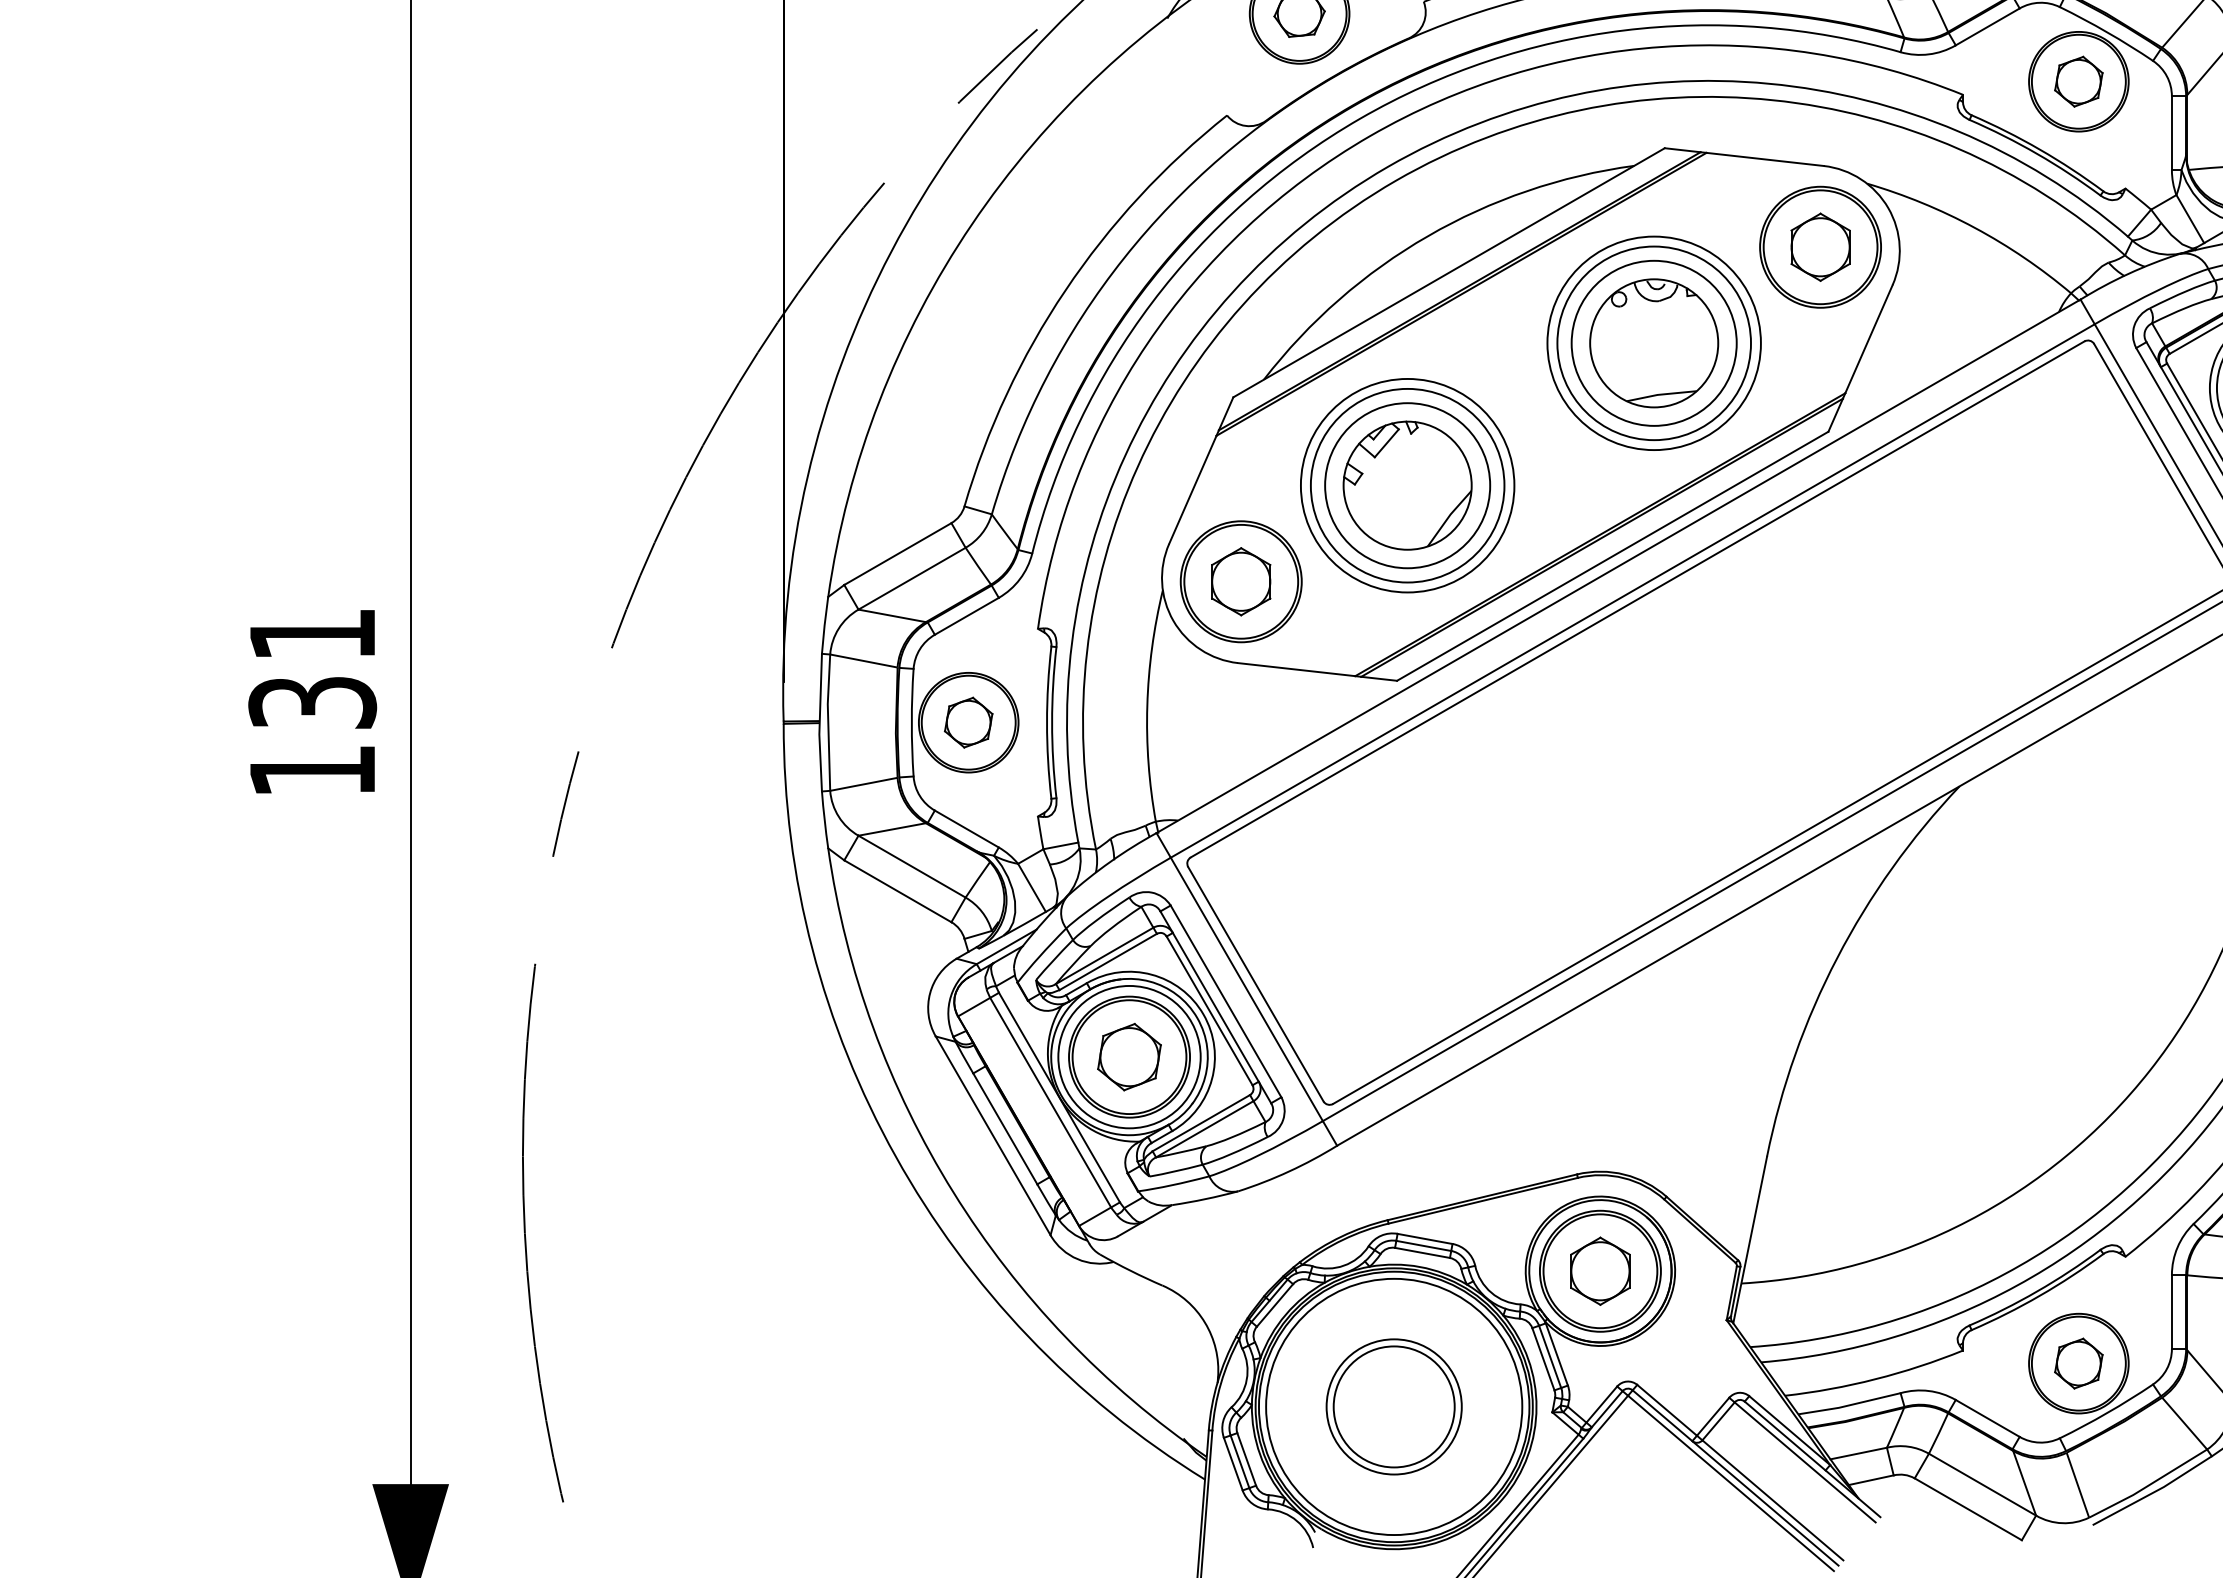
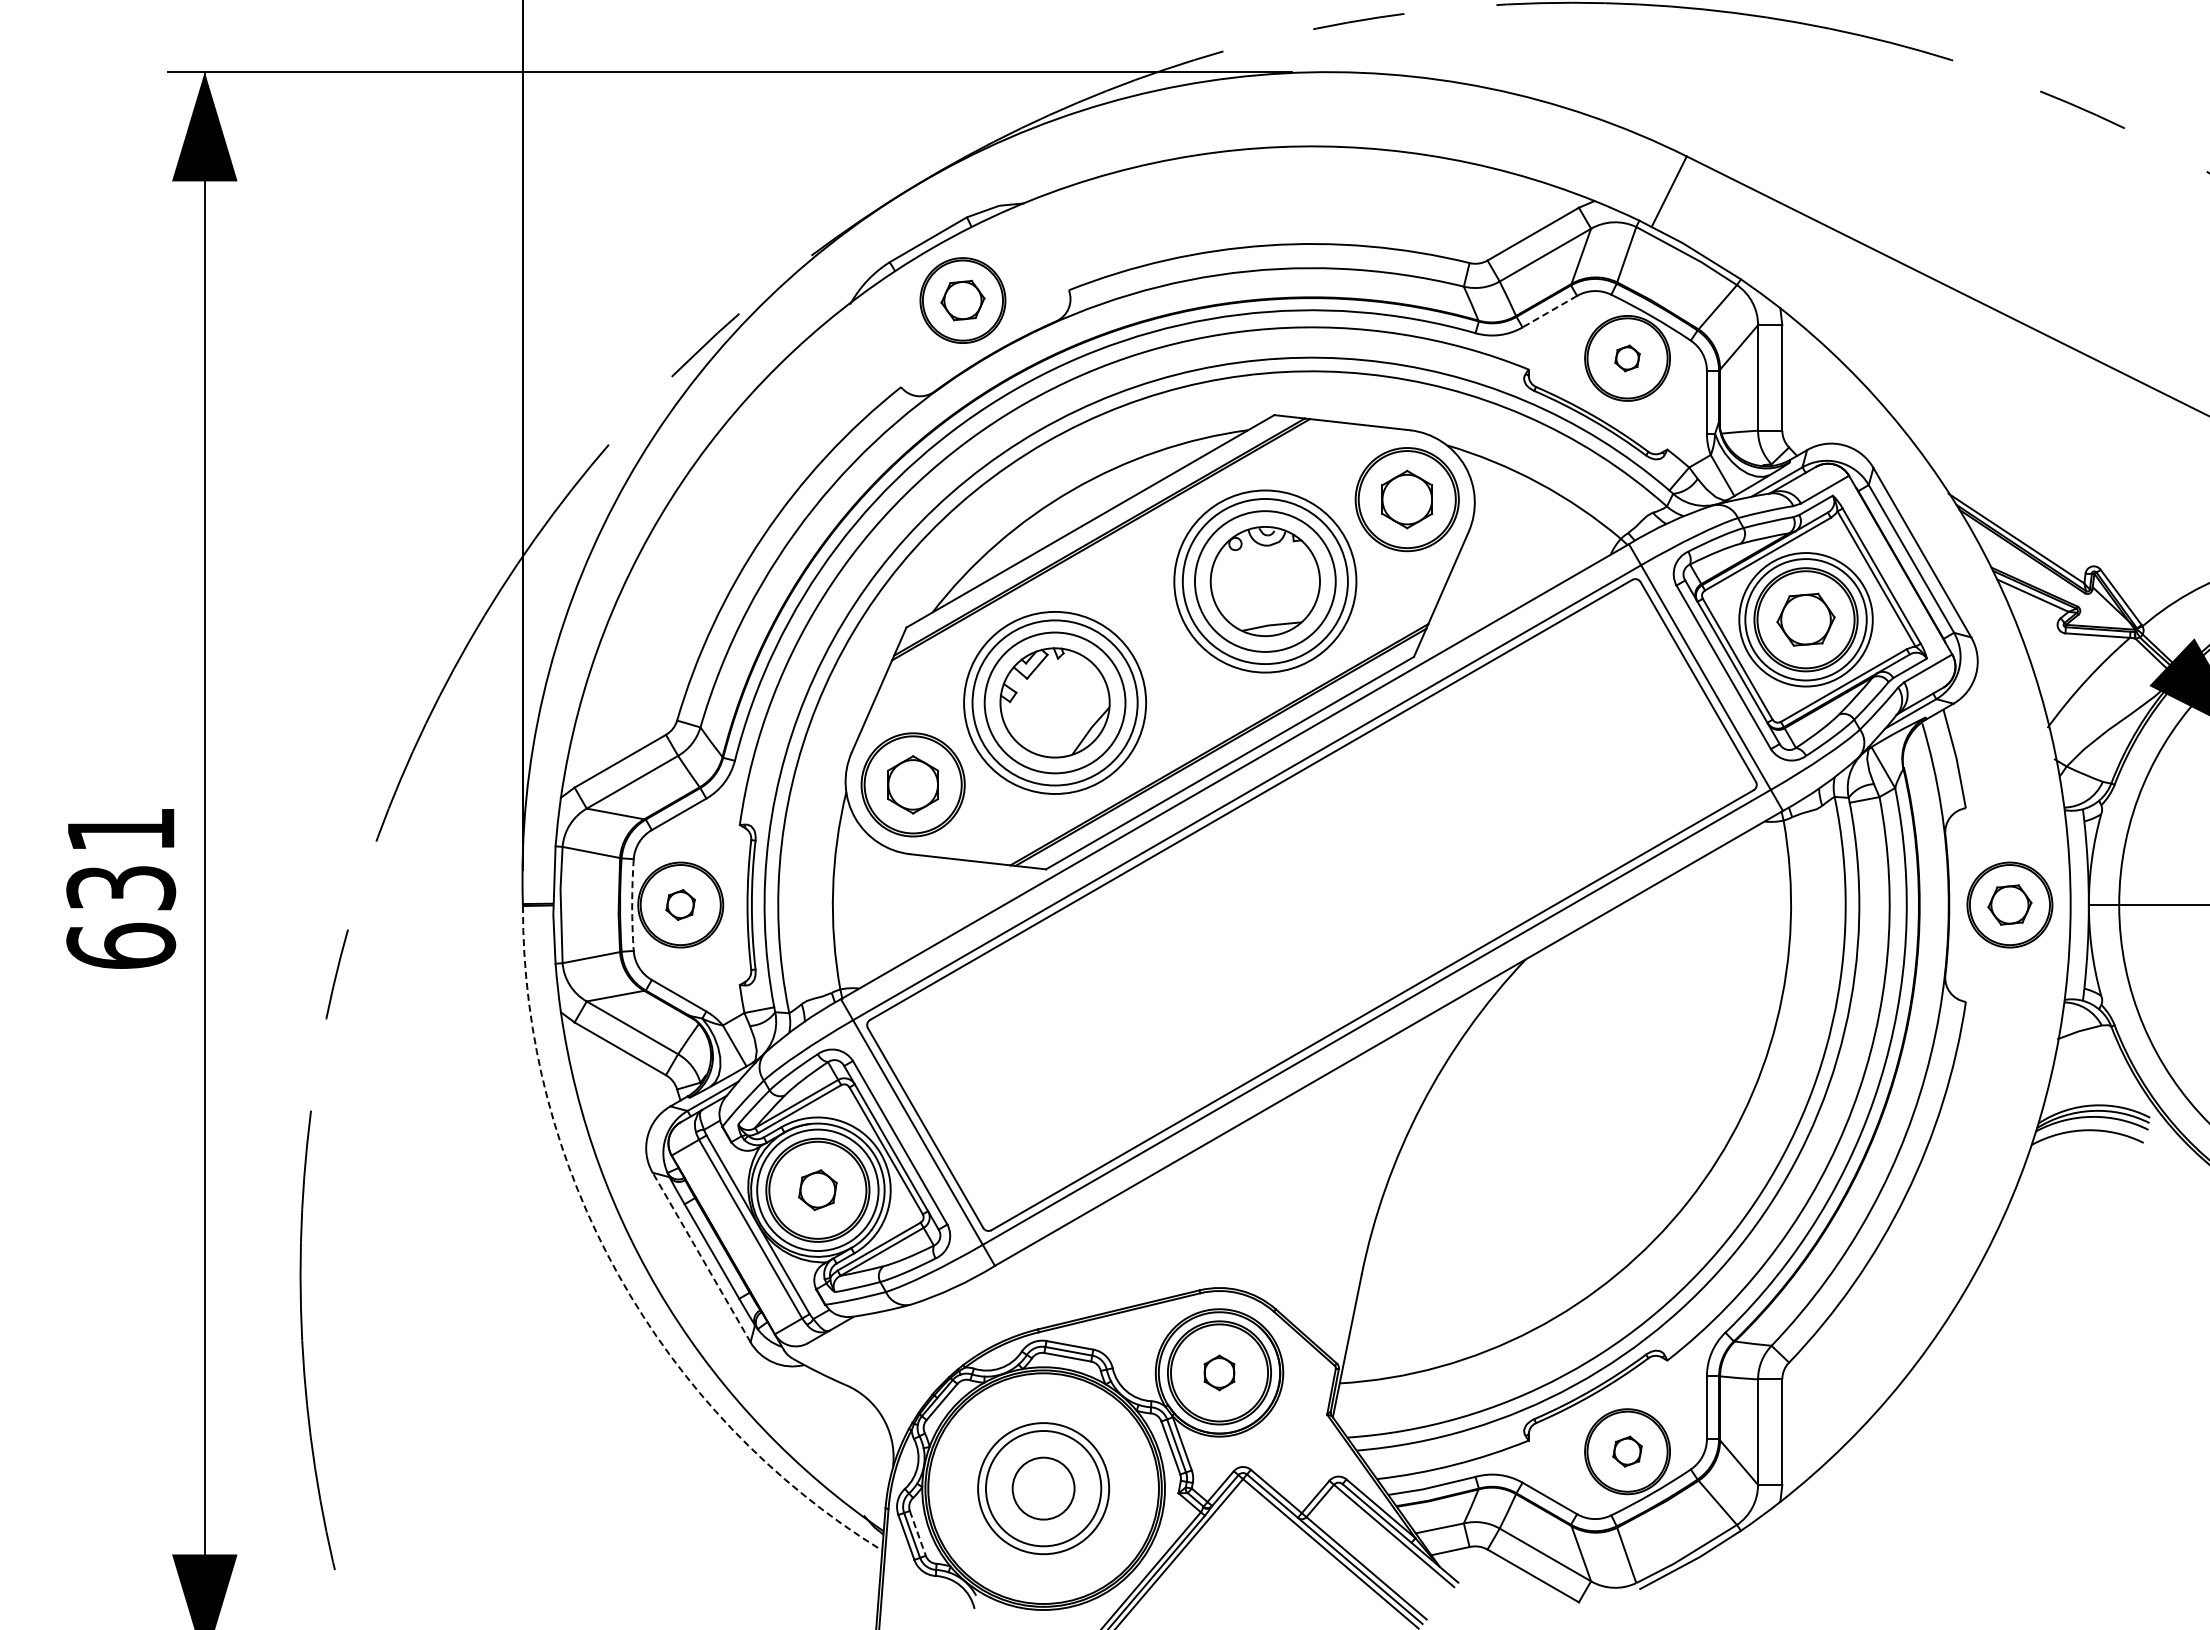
line: (1987, 26) -> (1549, 311), solid -> dashed
part: (2078, 81) -> (1627, 358), size x0.6
part: (968, 722) -> (680, 904), size x0.7
arc: (912, 723) -> (632, 905), solid -> dashed
text: (313, 770) -> (121, 945), 131 -> 631
part: (1129, 1056) -> (817, 1189), size x0.7
line: (993, 1135) -> (701, 1257), solid -> dashed
arc: (895, 1157) -> (618, 1275), solid -> dashed
part: (1600, 1270) -> (1219, 1372), size x0.6
part: (2078, 1363) -> (1627, 1451), size x0.7
circle: (1394, 1406) -> (1043, 1488), size x0.6
circle: (1394, 1406) -> (1043, 1488), size x0.6
line: (1246, 1459) -> (917, 1533), solid -> dashed

